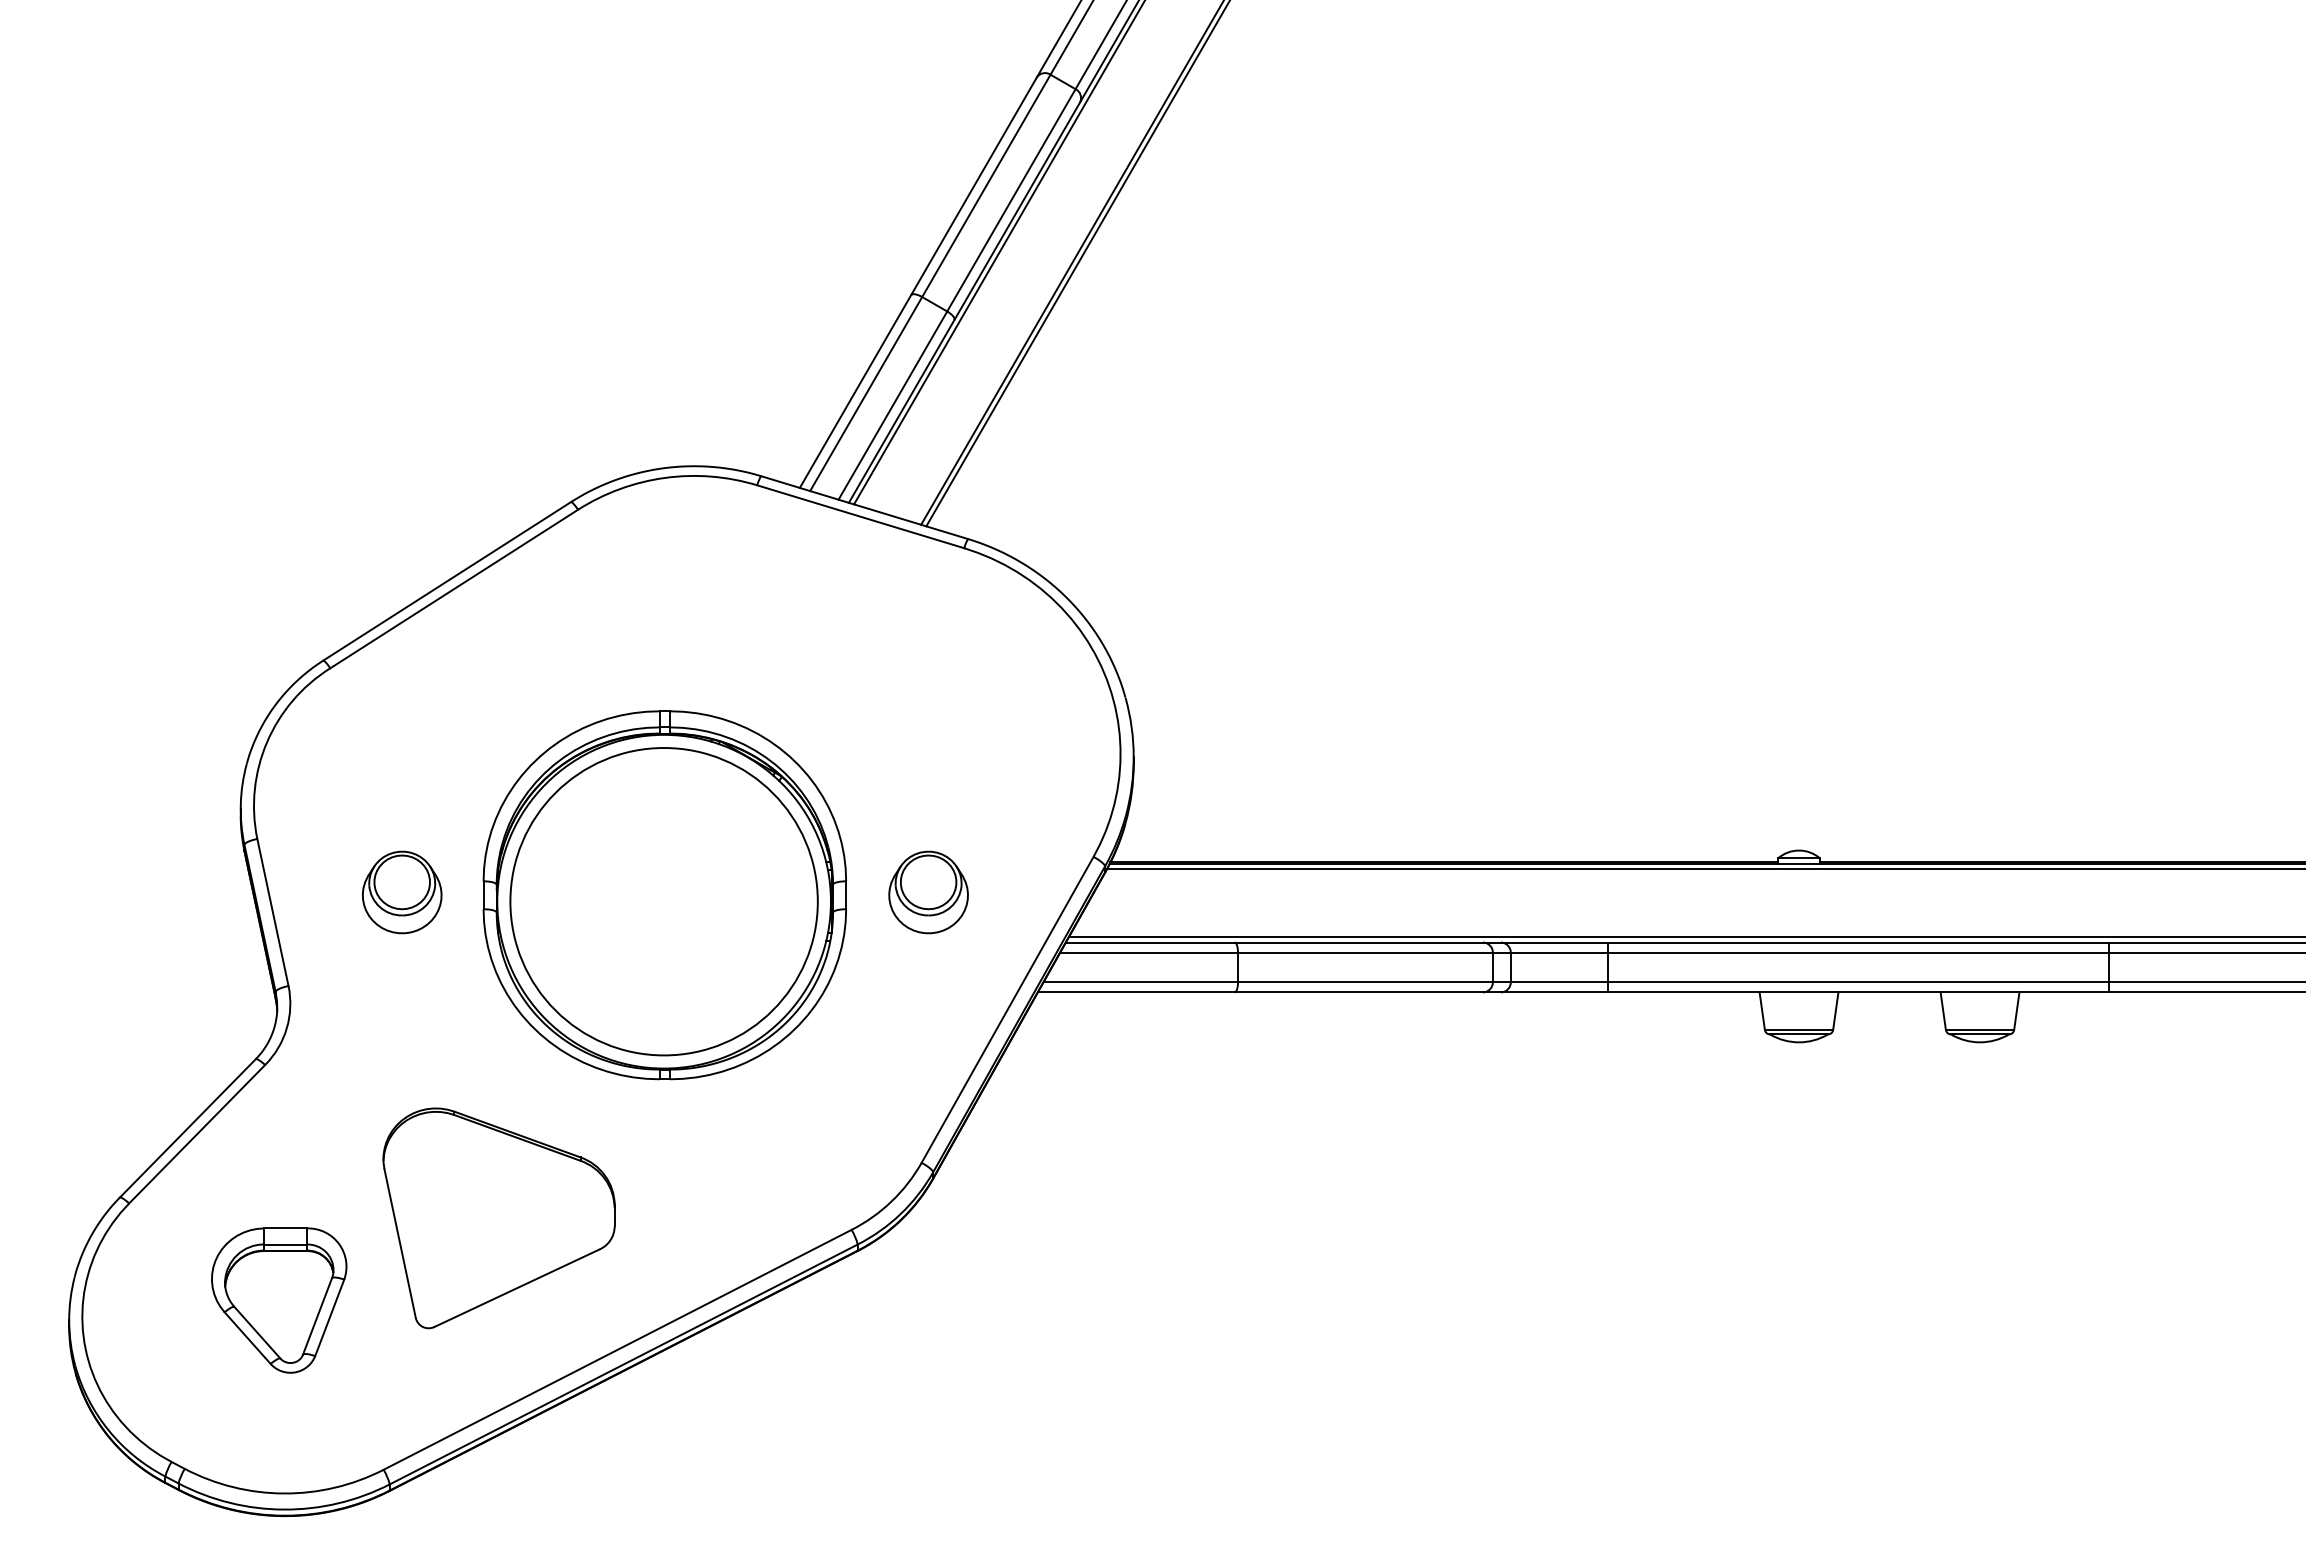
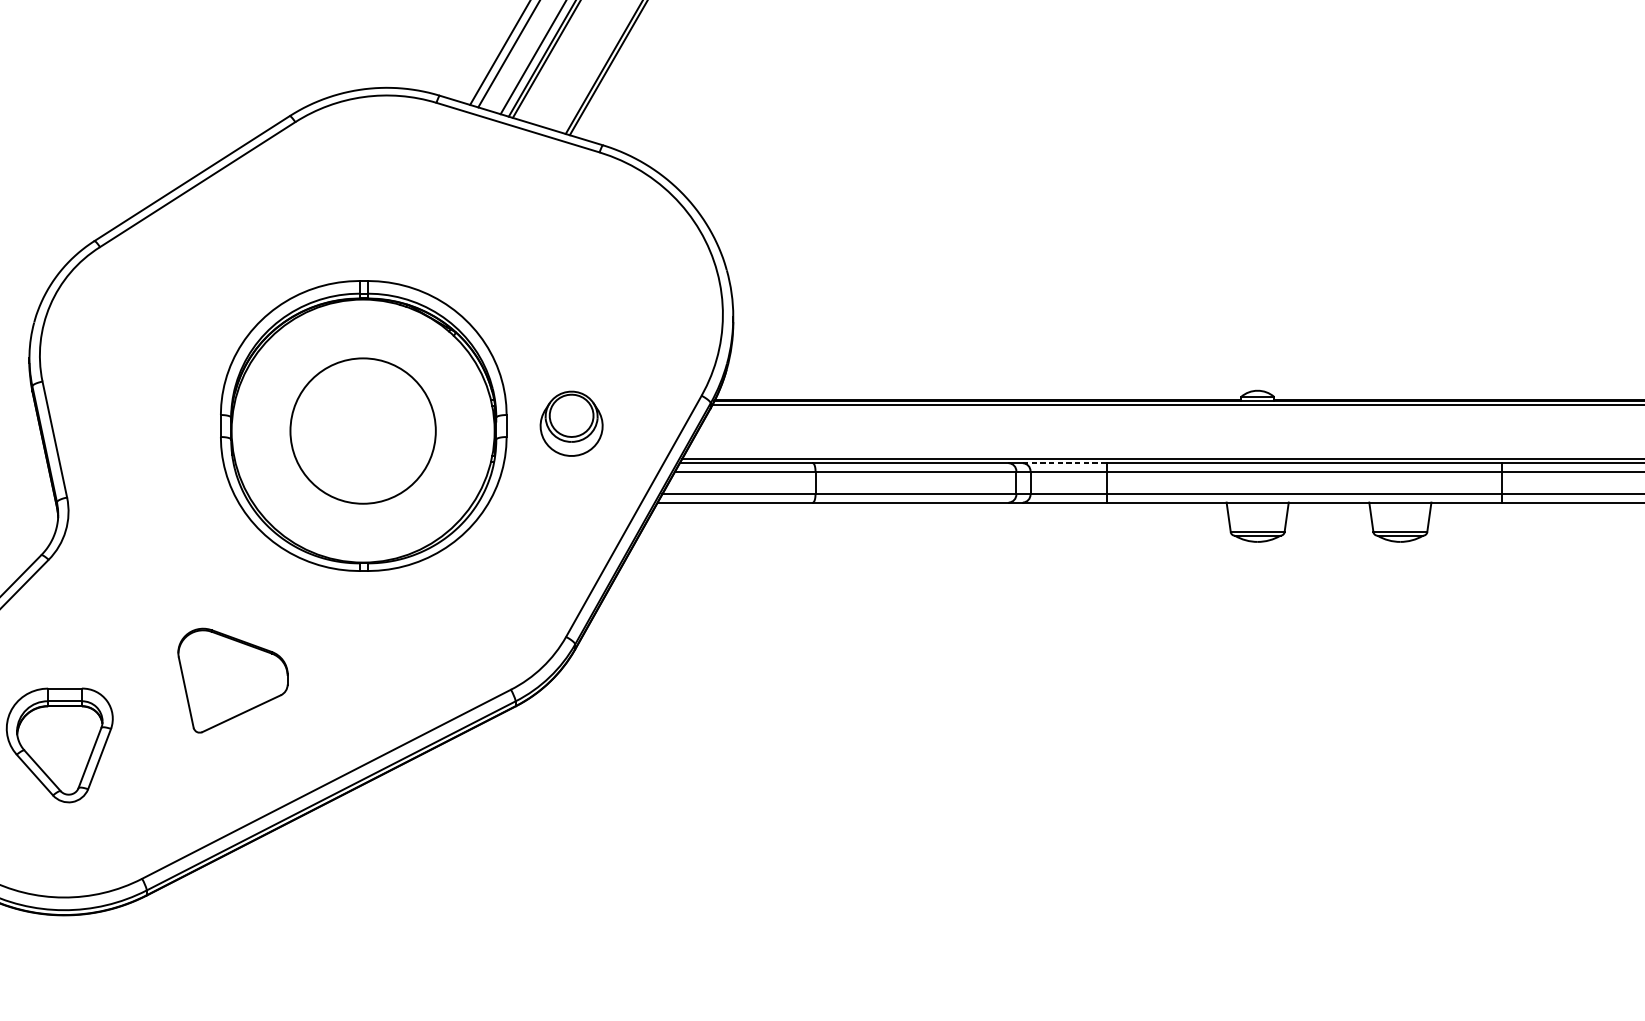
part: (402, 892) -> (156, 423), removed
circle: (663, 901) -> (362, 430), size x0.6
line: (1554, 942) -> (1064, 463), solid -> dashed
part: (498, 1218) -> (232, 680), size x0.6

